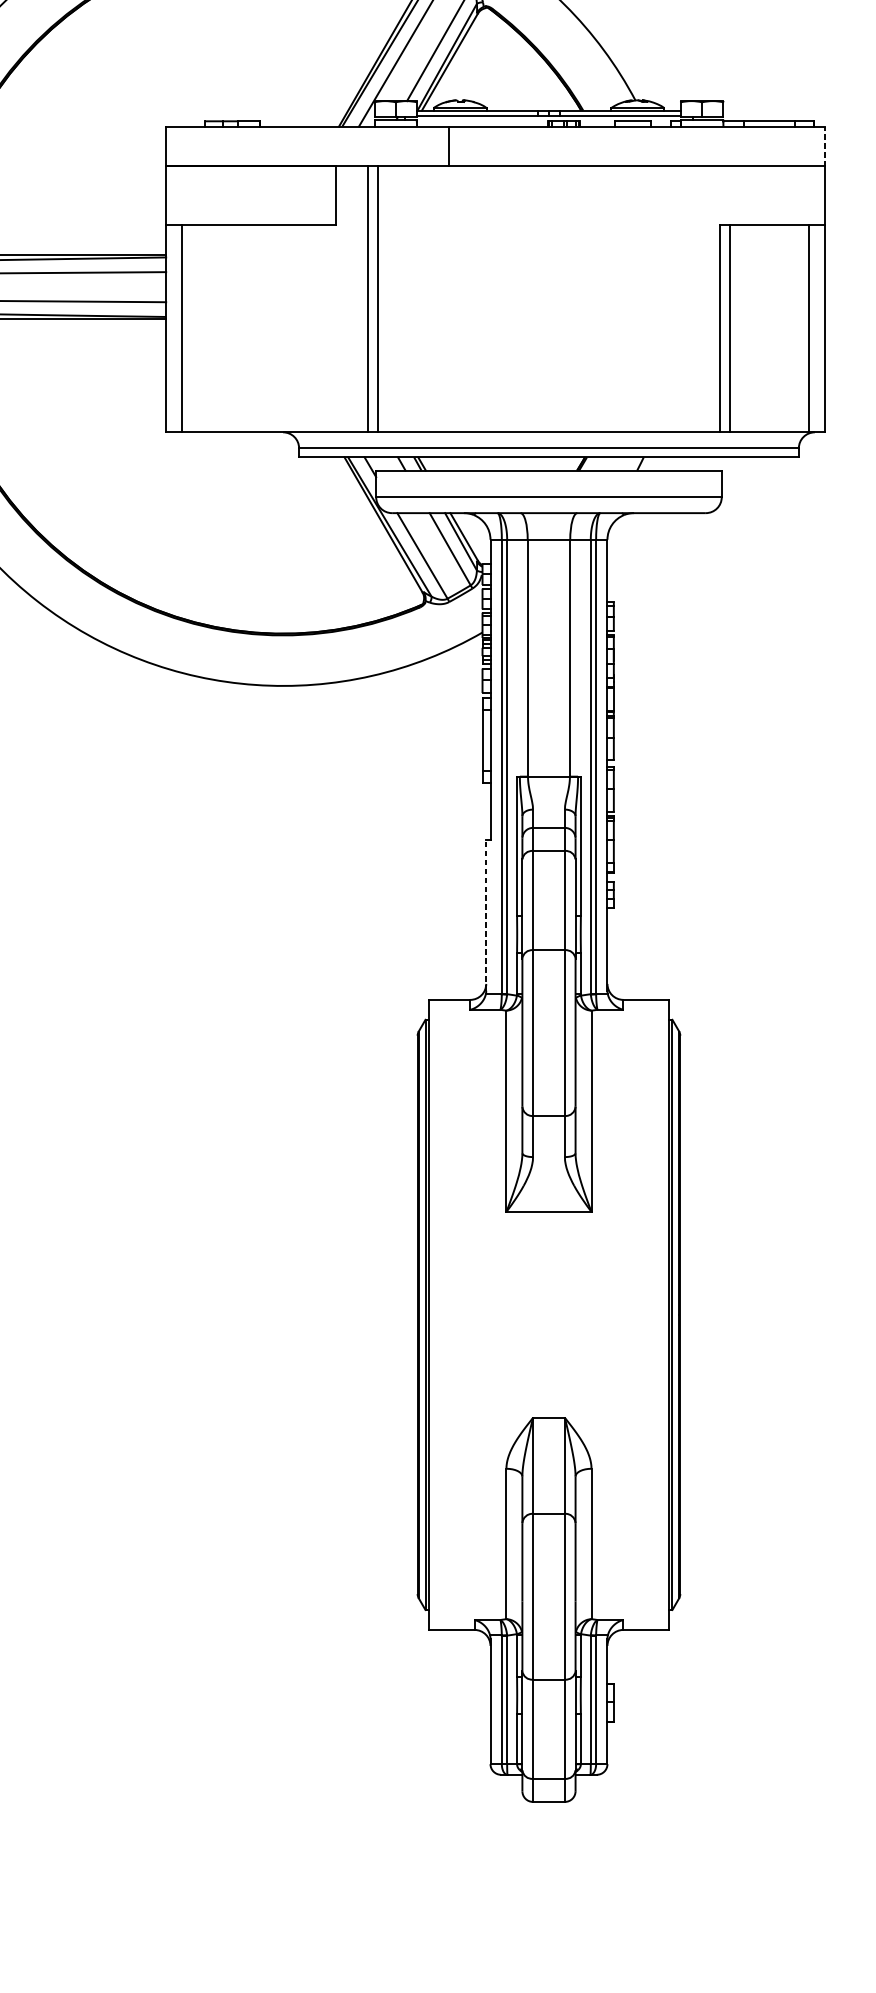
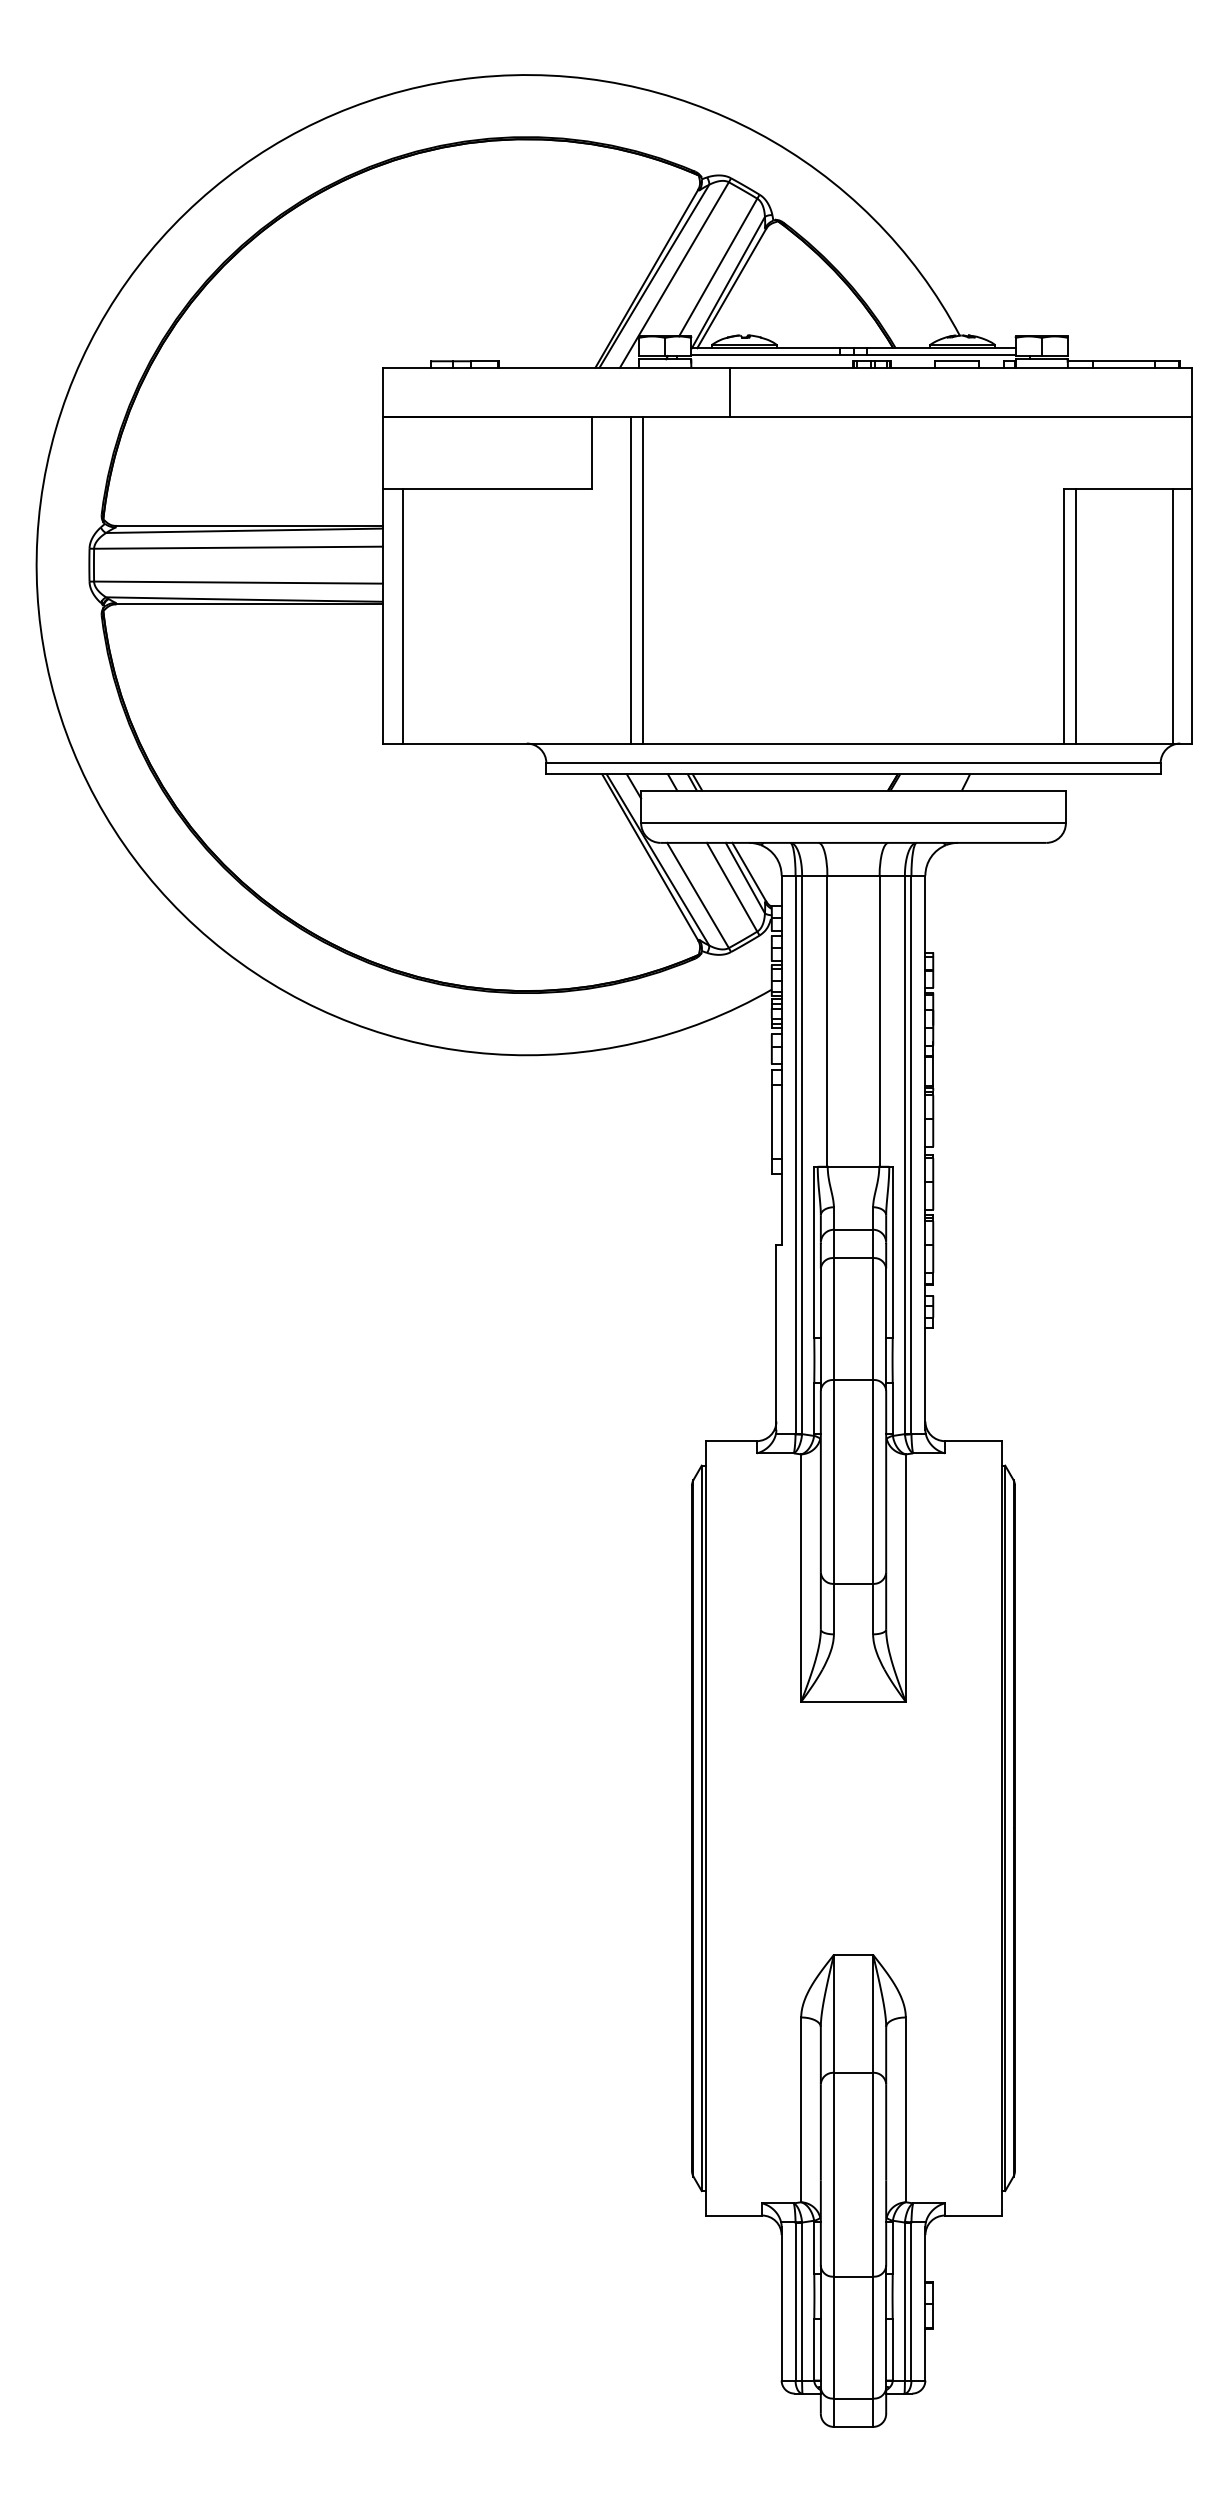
line: (824, 146) -> (1192, 392), dashed -> solid
line: (486, 914) -> (776, 1336), dashed -> solid

